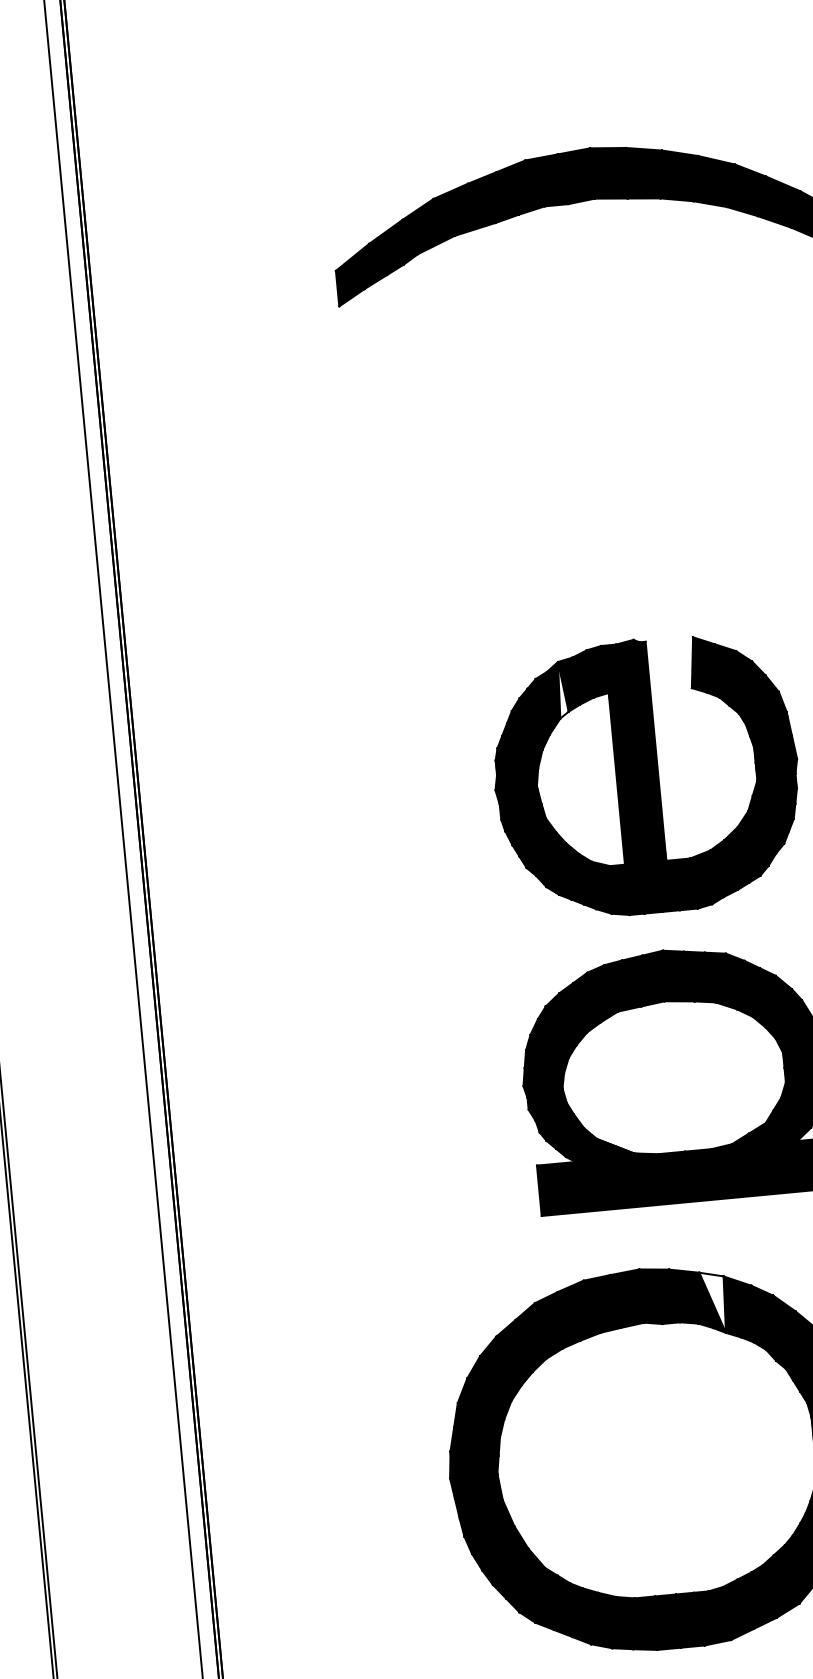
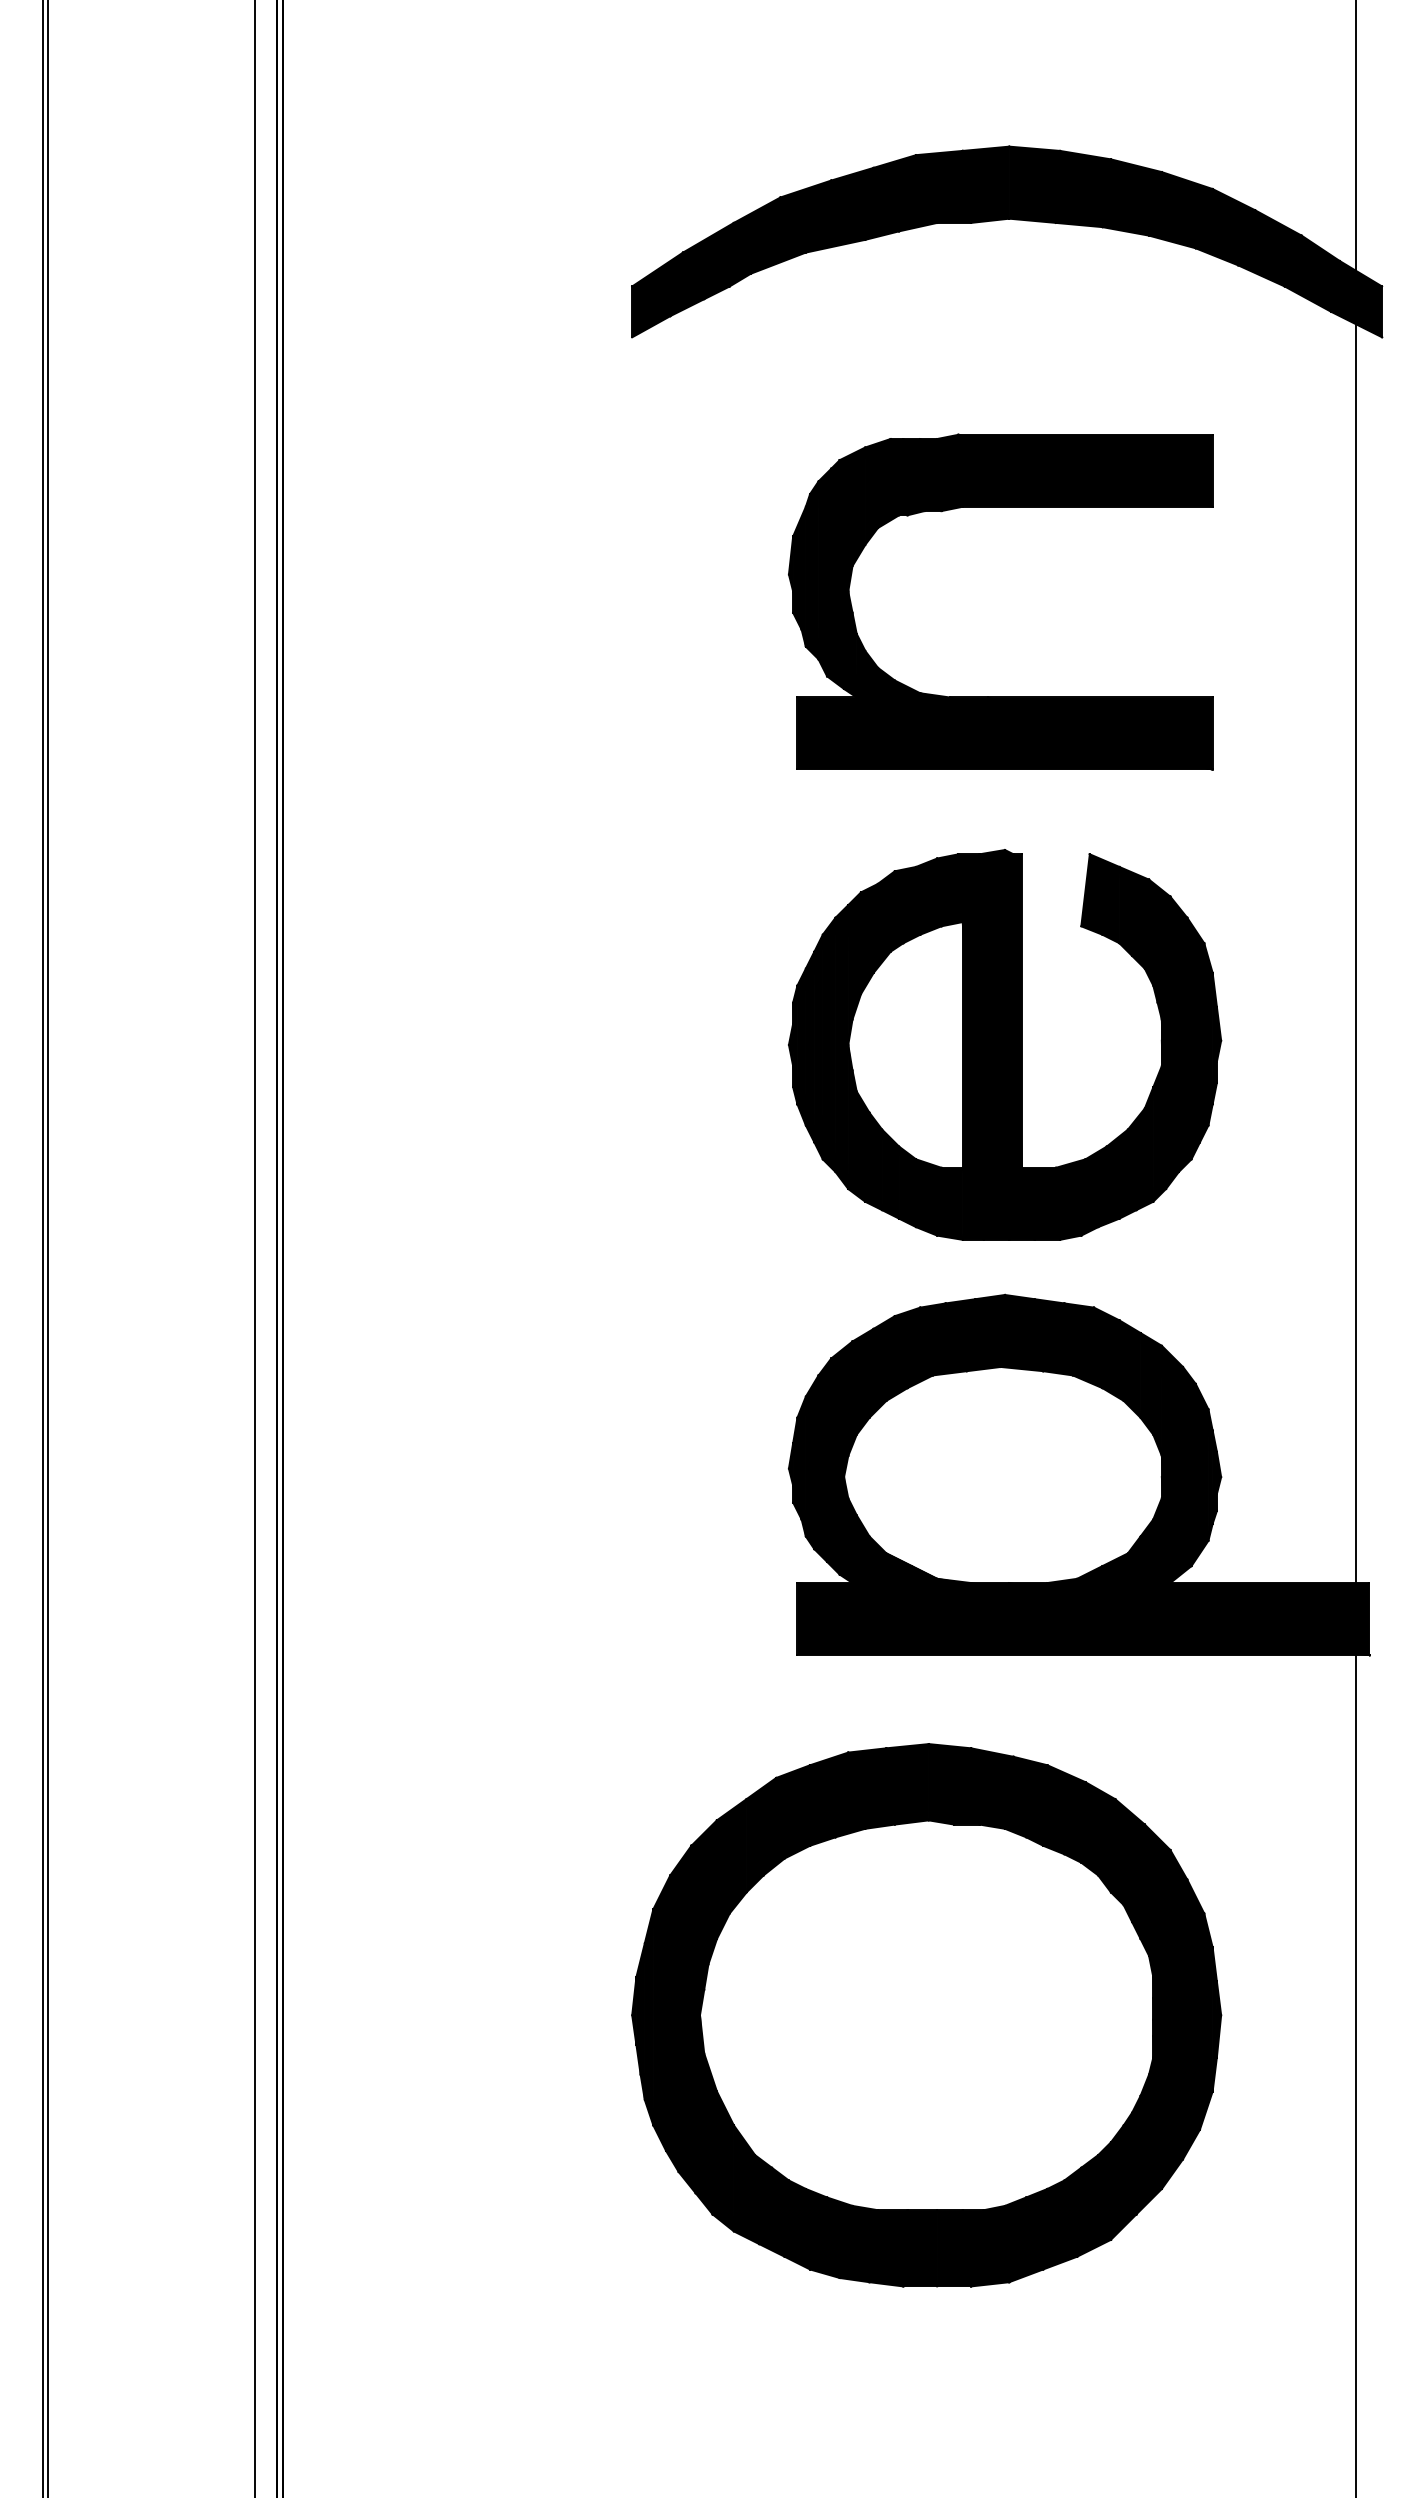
part: (607, 400) -> (1000, 507), added
fill: (561, 690) -> (896, 911), added
fill: (714, 1302) -> (1030, 1800), added

